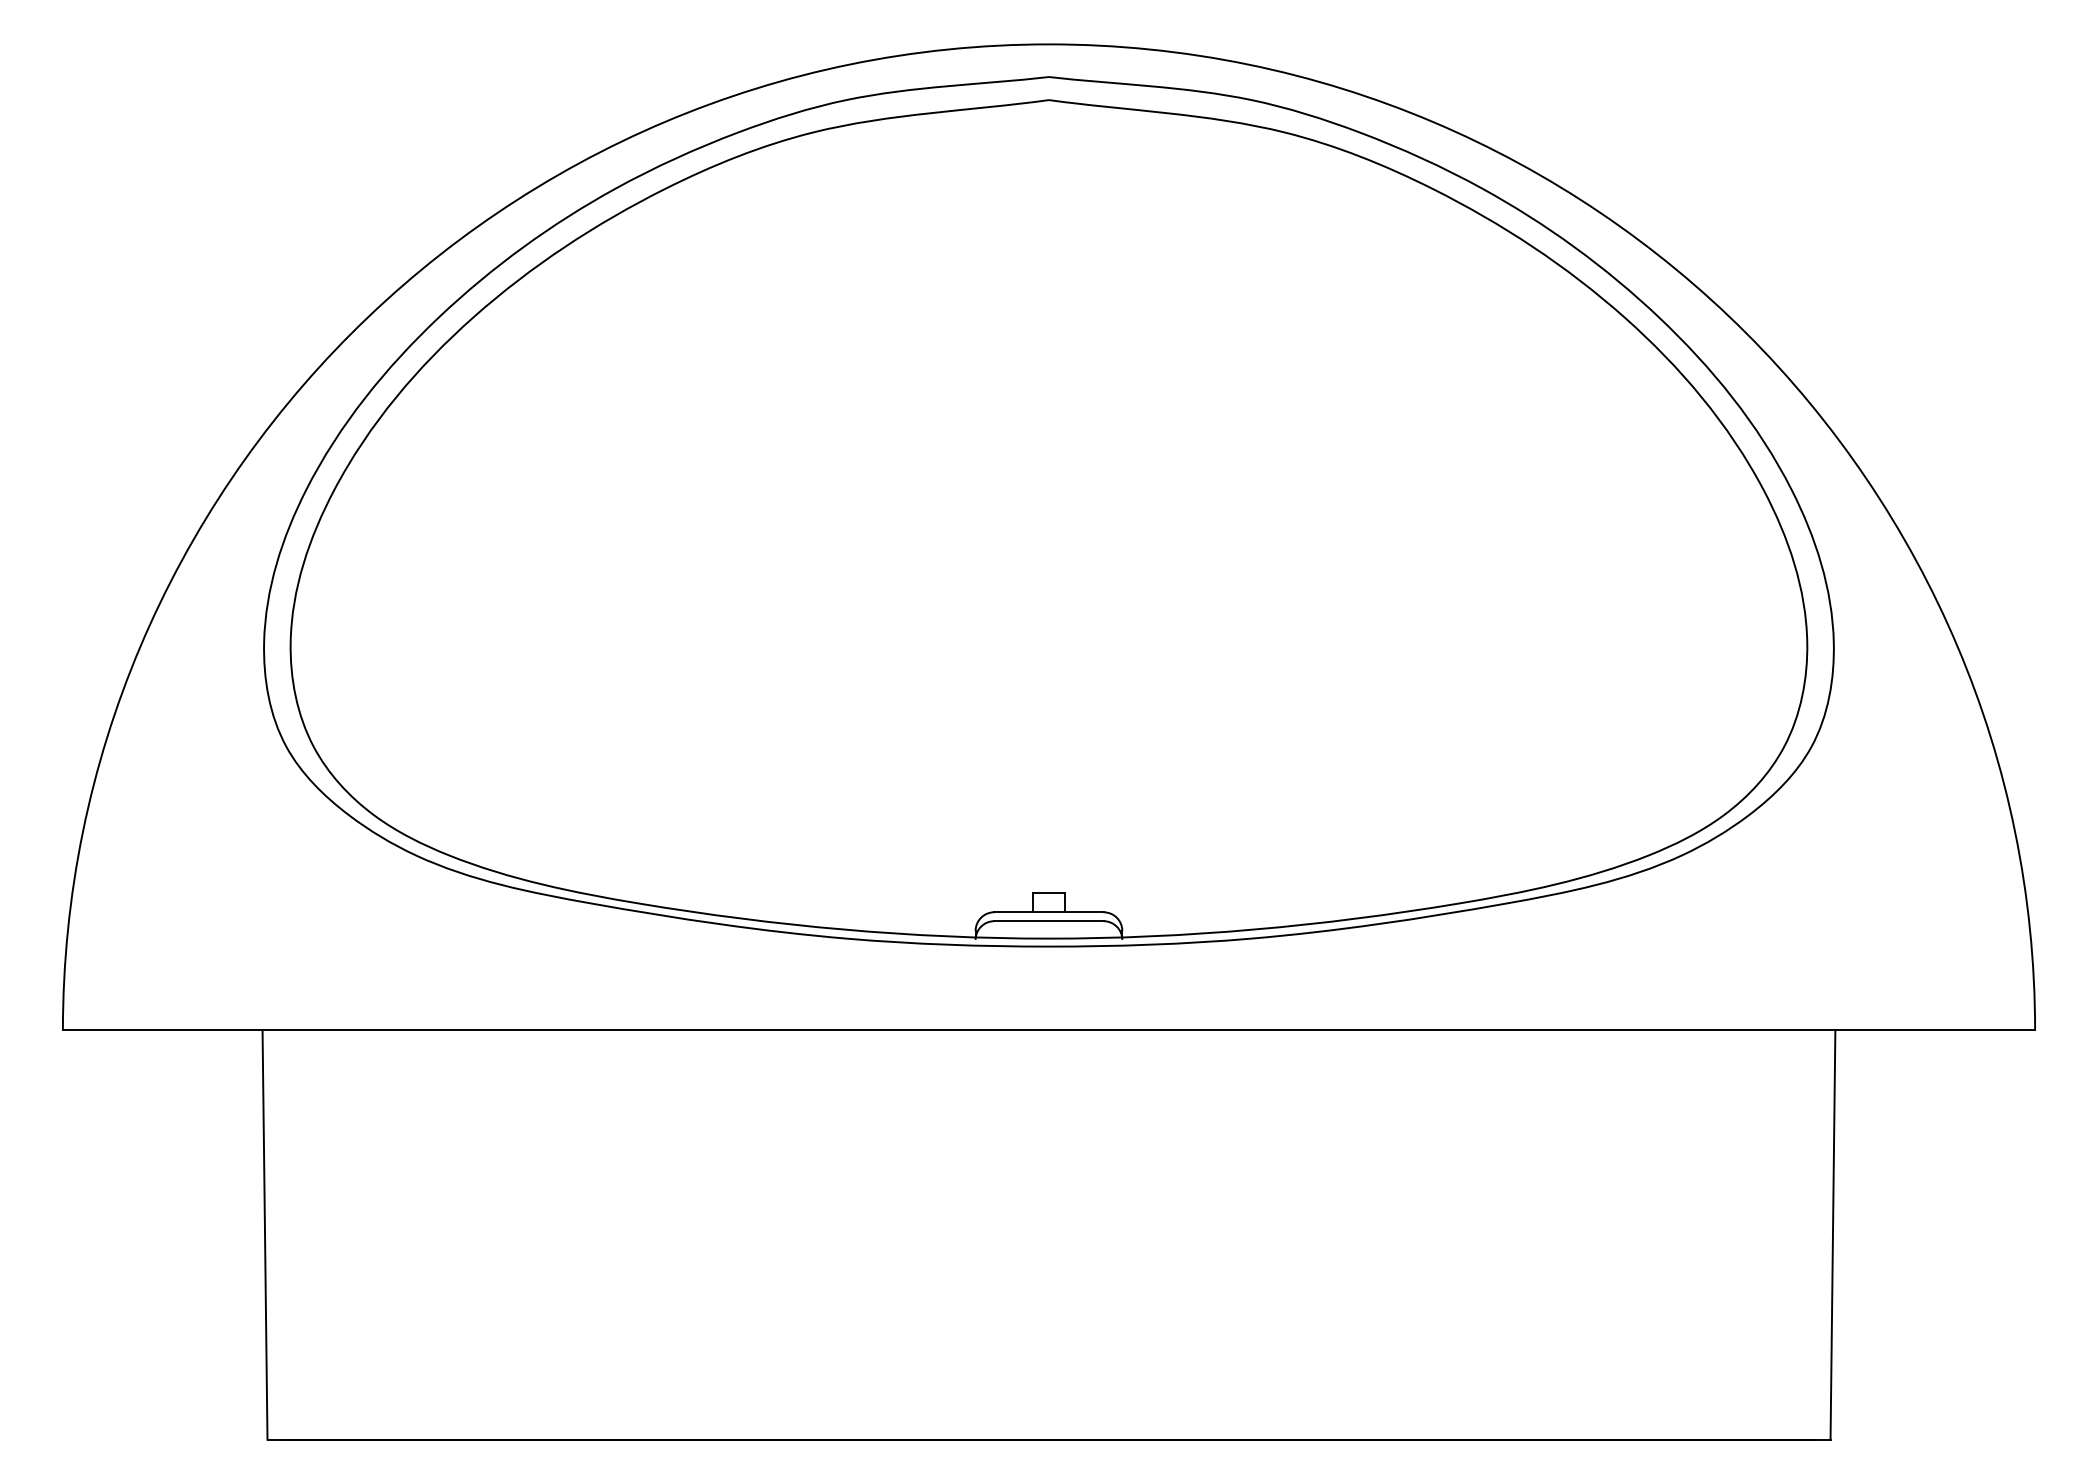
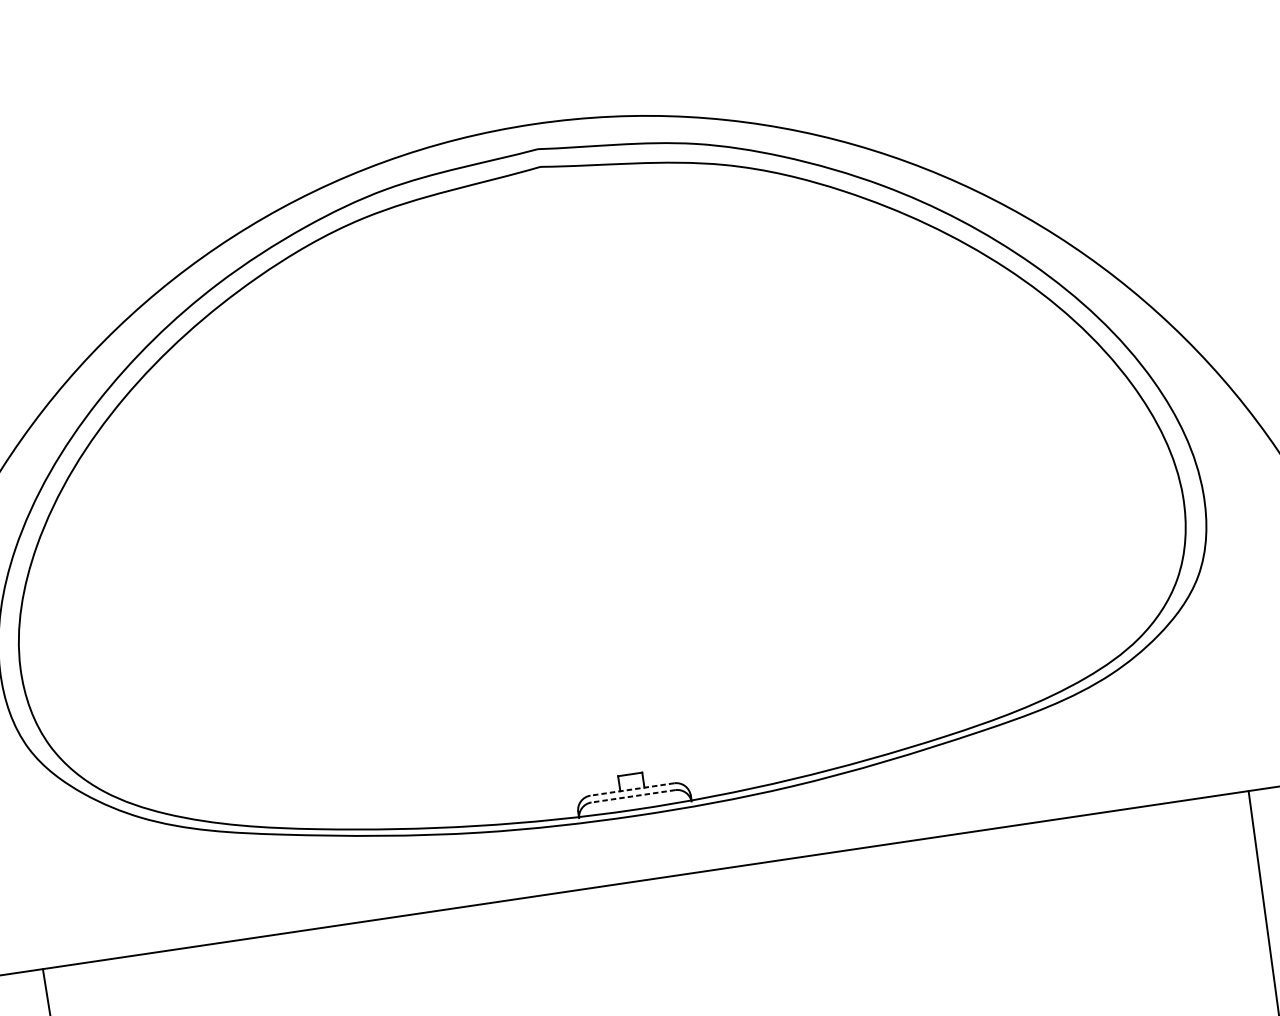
line: (1048, 912) -> (632, 789), solid -> dashed
line: (1048, 921) -> (633, 796), solid -> dashed

